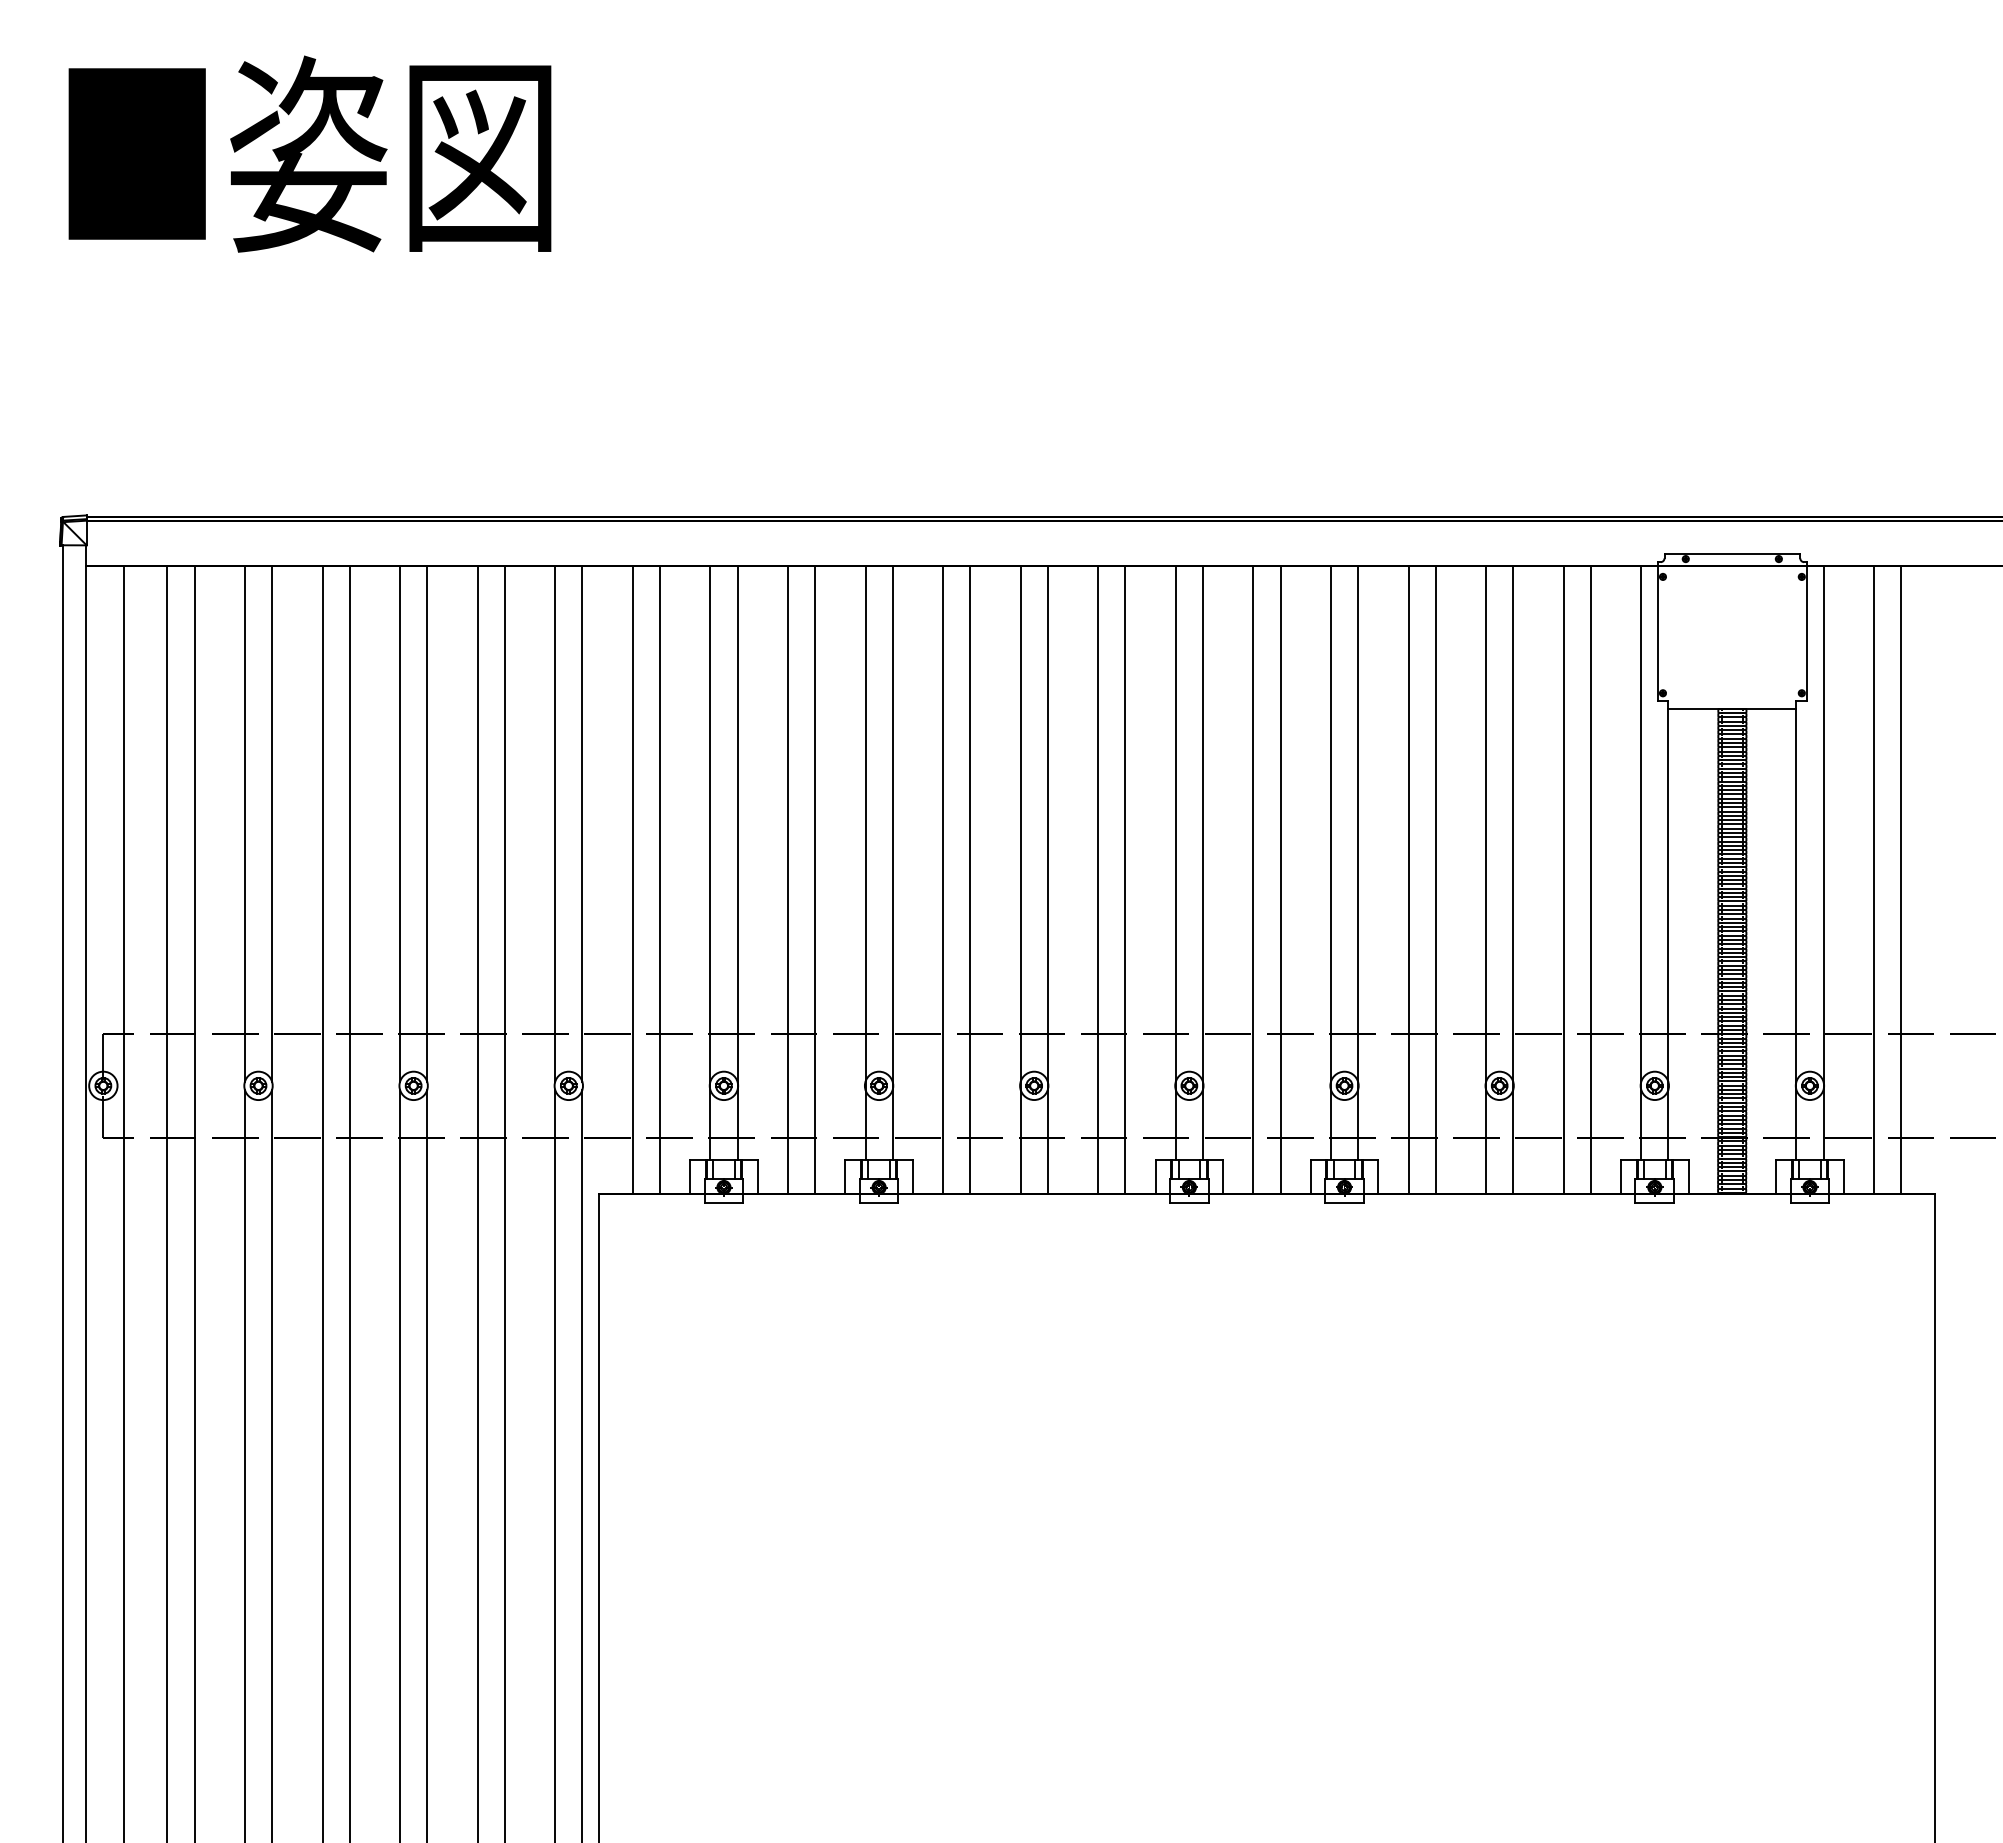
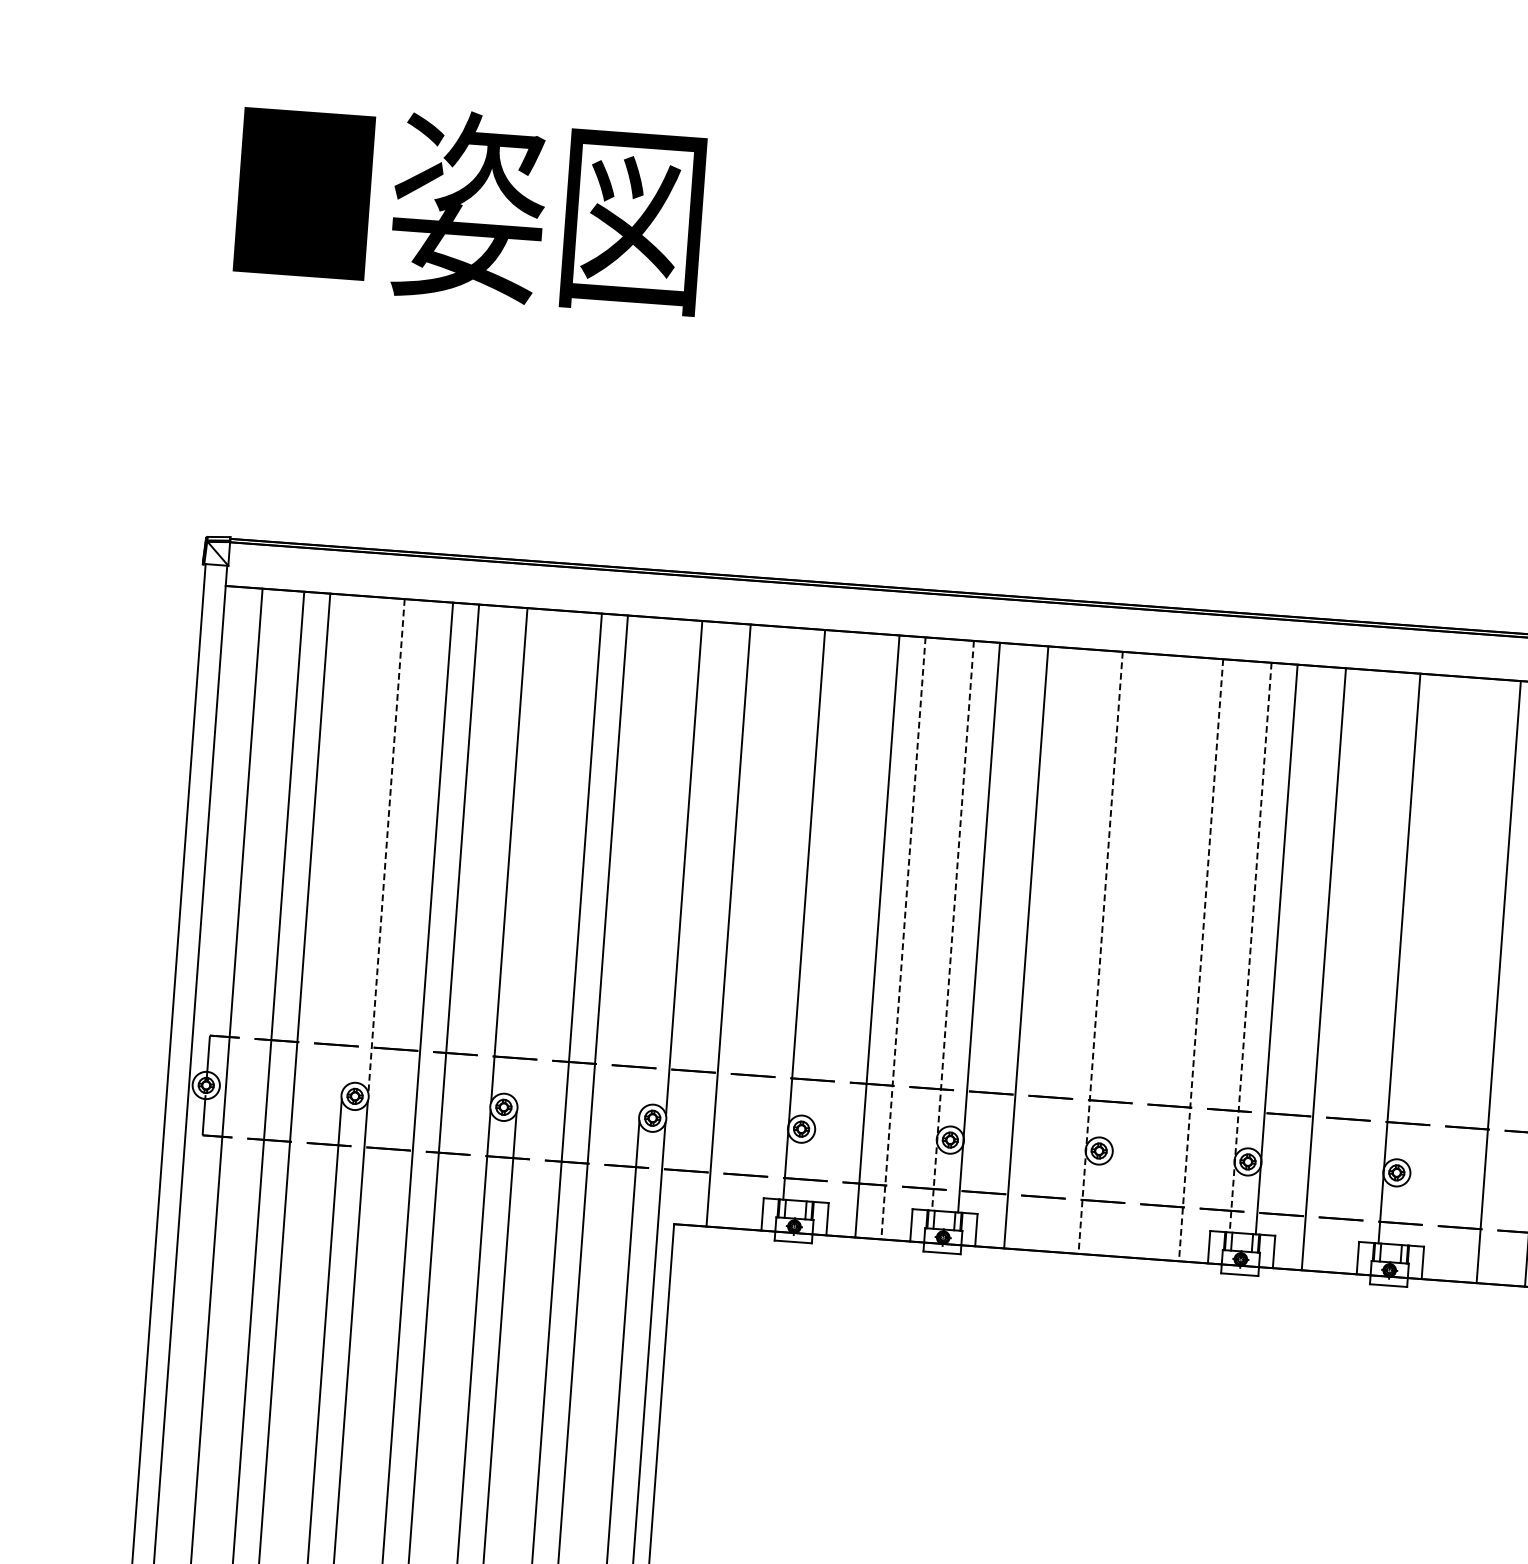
line: (244, 823) -> (360, 843), removed
line: (427, 823) -> (535, 856), removed
line: (555, 823) -> (658, 865), removed
line: (272, 824) -> (386, 846), solid -> dashed
line: (737, 863) -> (830, 916), removed
line: (865, 863) -> (952, 925), solid -> dashed
line: (1175, 863) -> (1250, 947), solid -> dashed
line: (1358, 863) -> (1425, 960), removed
line: (659, 880) -> (754, 927), removed
line: (815, 880) -> (903, 938), solid -> dashed
line: (970, 880) -> (1052, 949), removed
line: (1020, 880) -> (1100, 953), solid -> dashed
line: (1047, 880) -> (1126, 954), removed
line: (1098, 880) -> (1175, 958), removed
line: (1125, 880) -> (1201, 960), solid -> dashed
line: (1280, 880) -> (1349, 971), removed
line: (1408, 880) -> (1472, 980), removed

